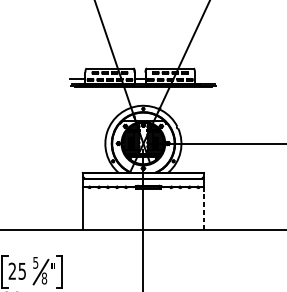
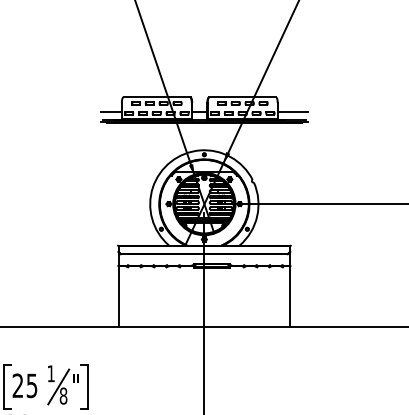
line: (205, 79) -> (292, 112), added
line: (203, 208) -> (290, 296), dashed -> solid
text: (35, 262) -> (50, 373), 5 -> 1

